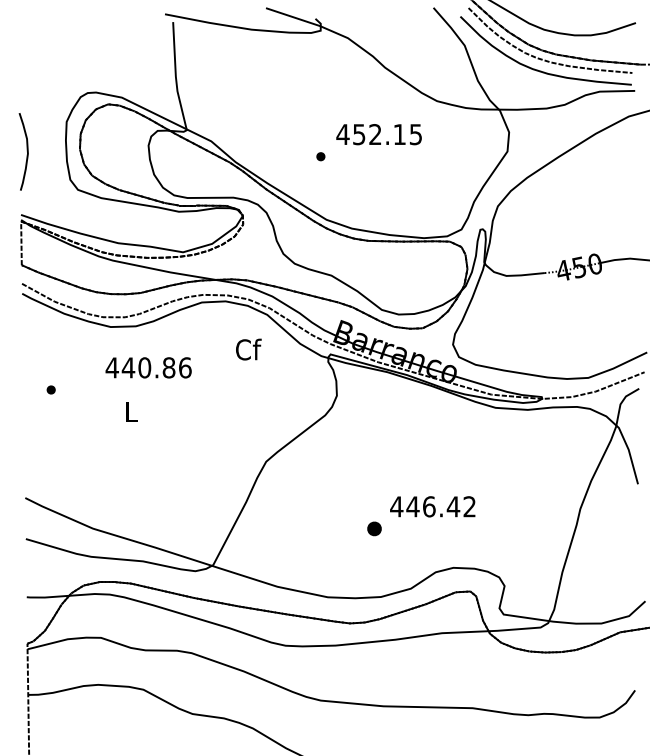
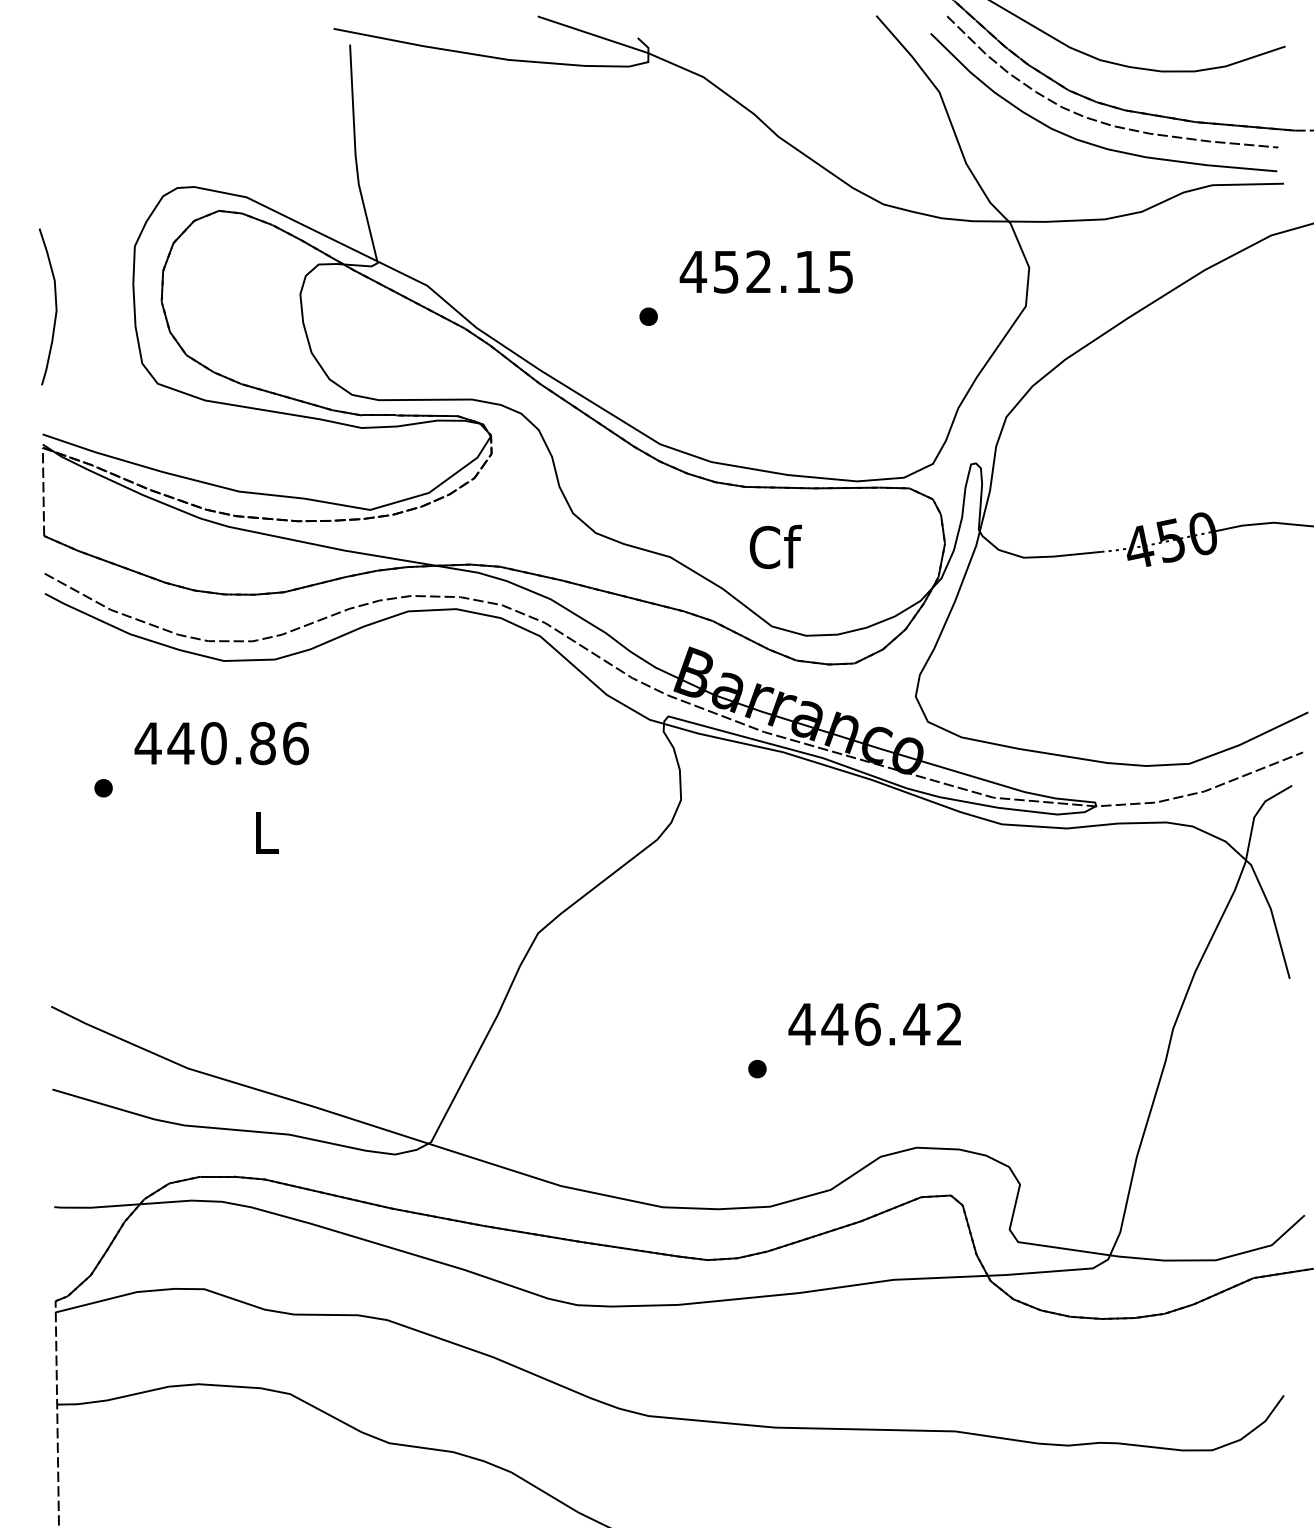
text: (248, 349) -> (775, 546), moved
text: (148, 367) -> (221, 742), moved
part: (374, 528) -> (757, 1068), size x0.62

